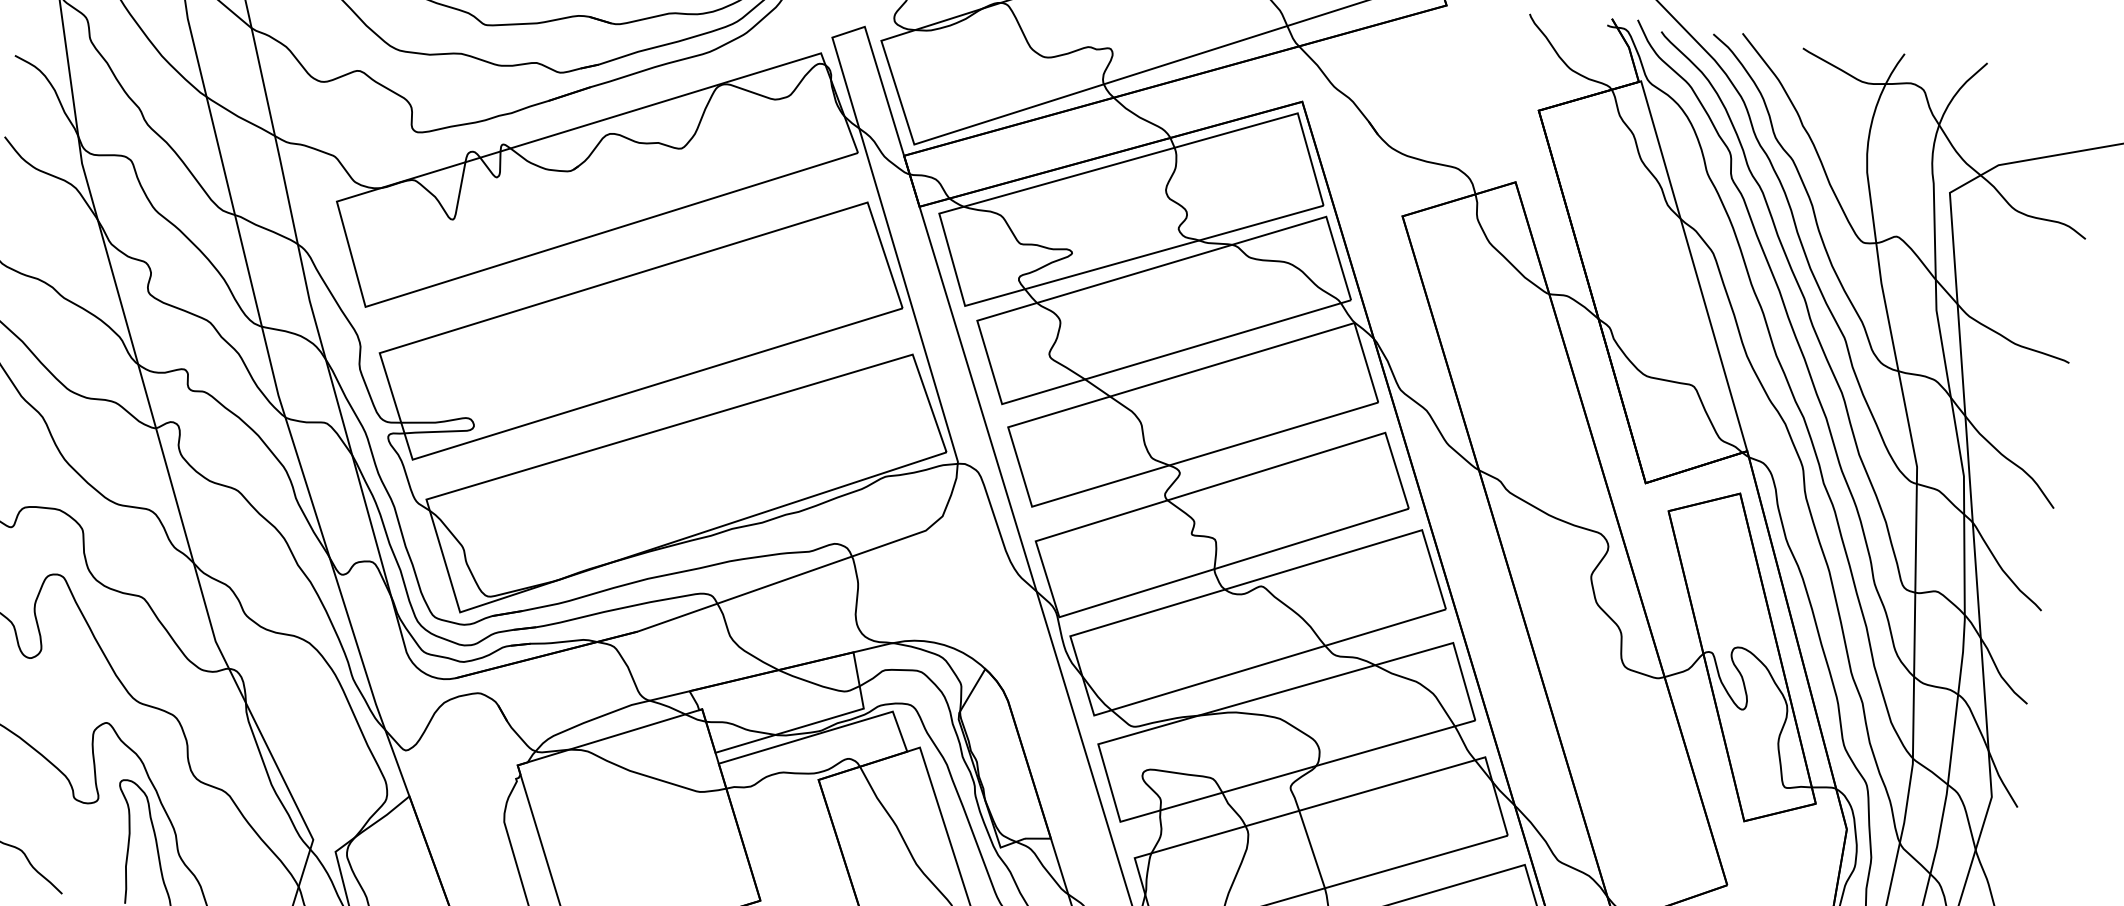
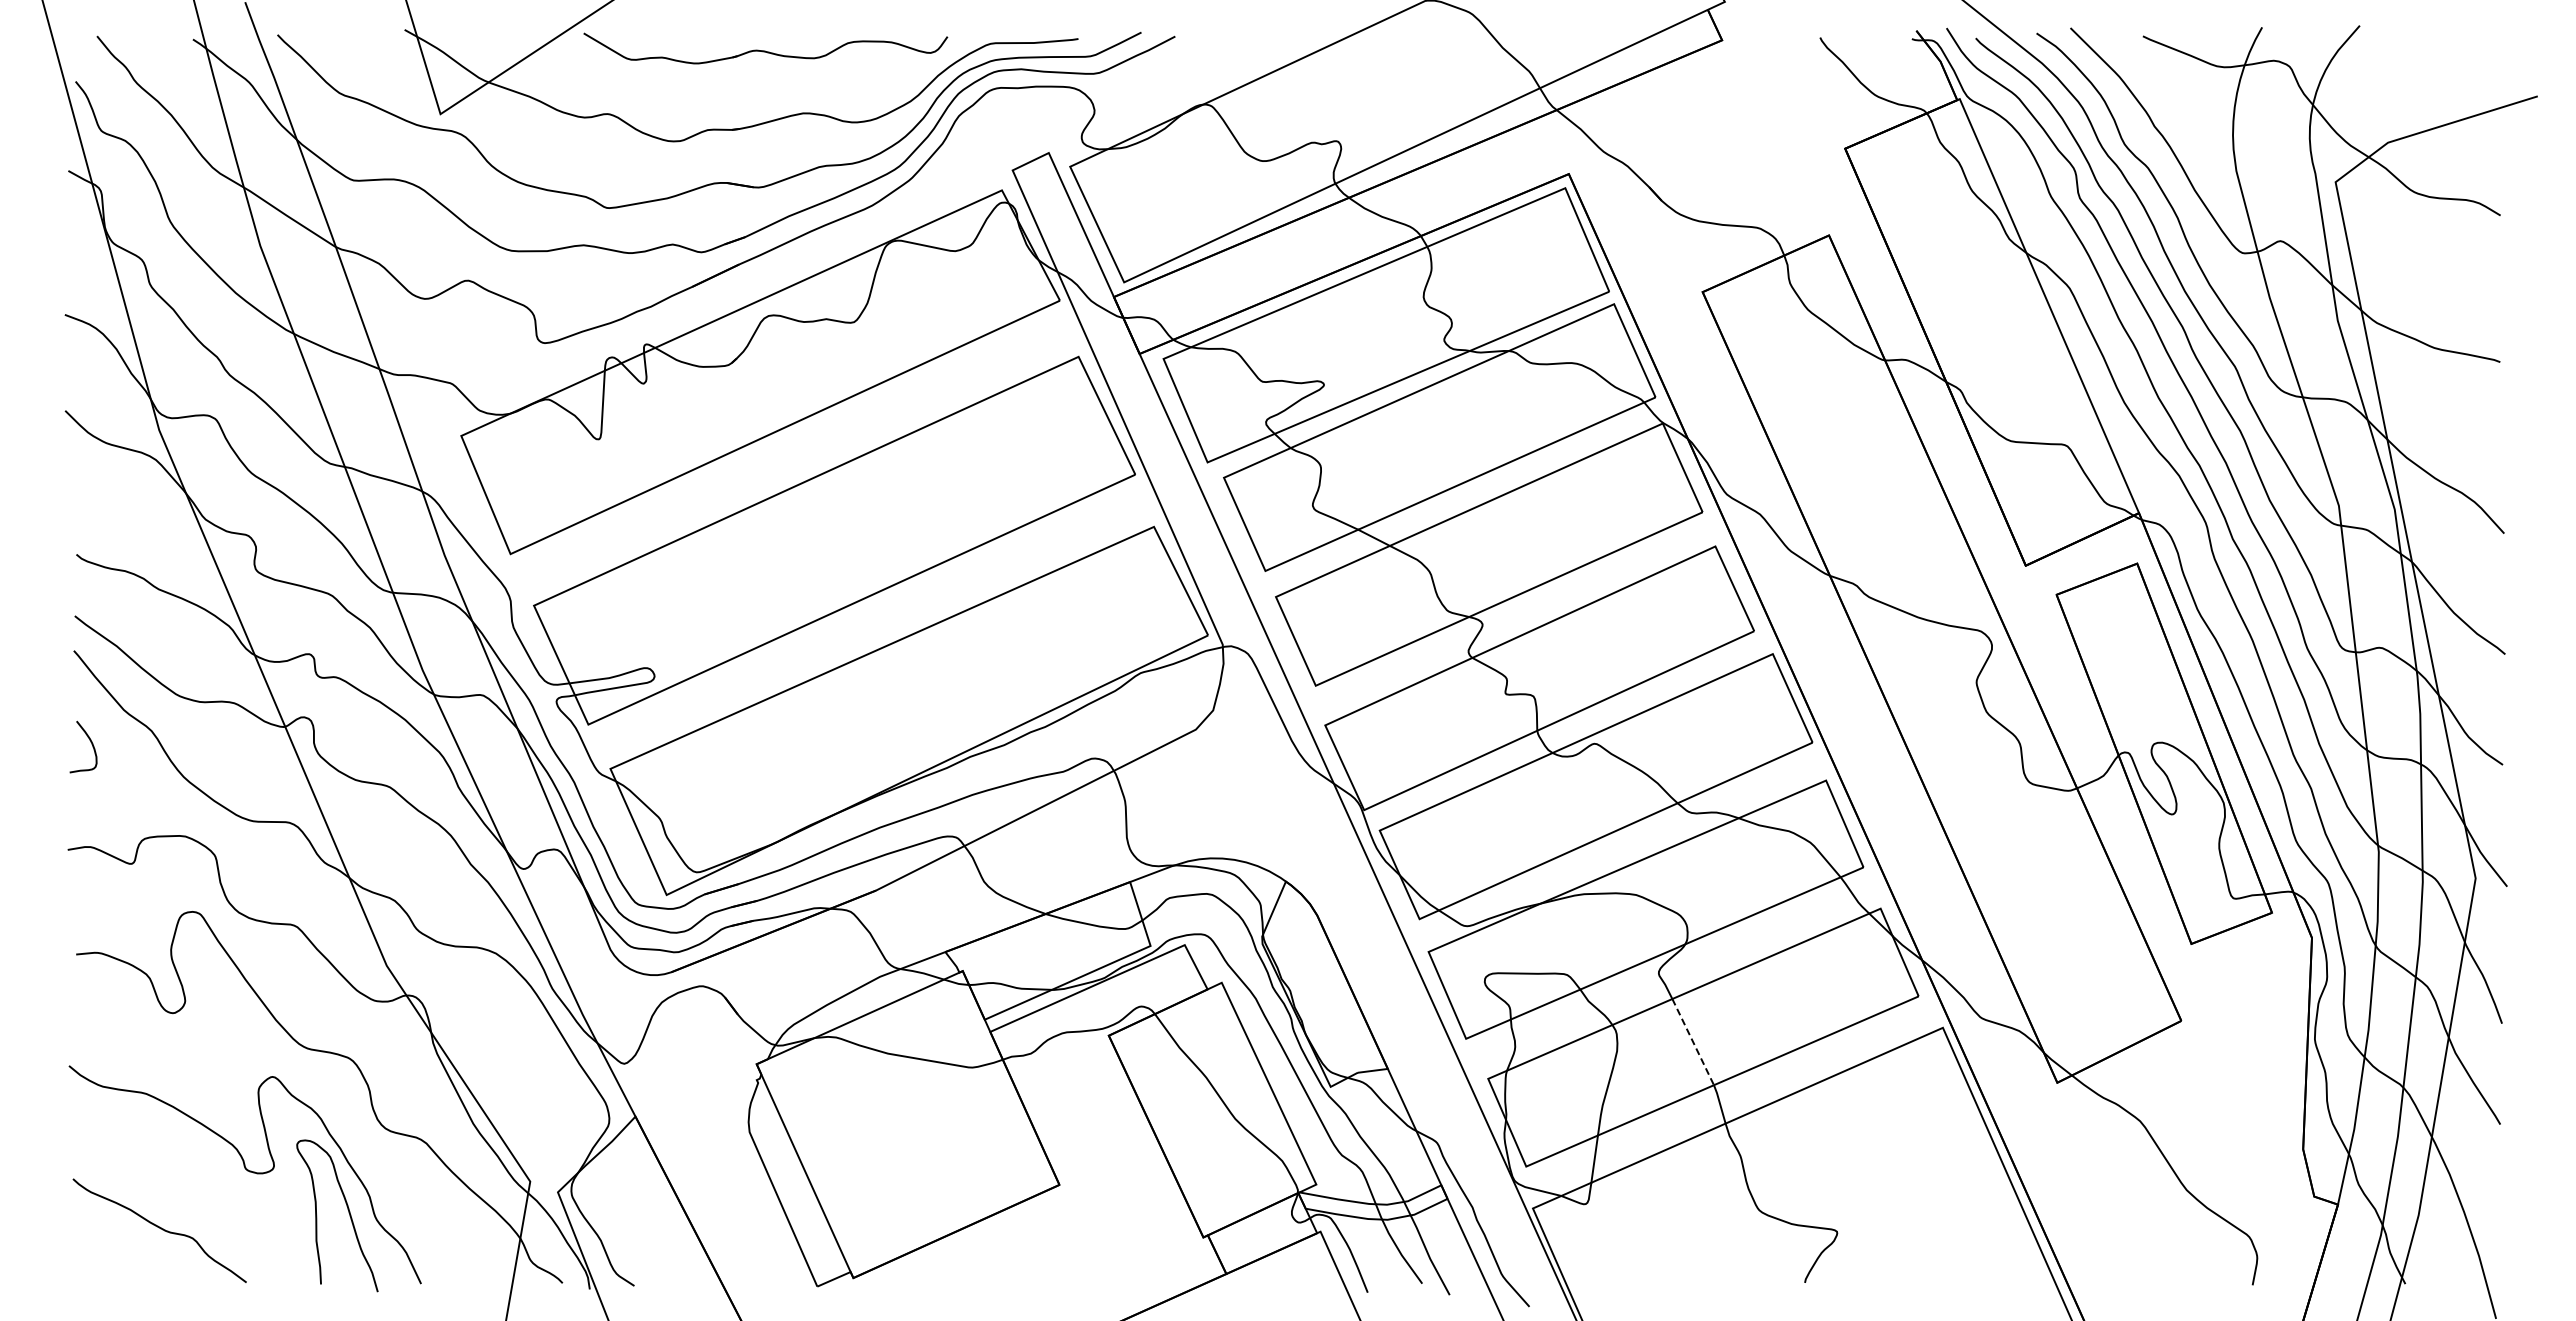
line: (1312, 849) -> (1693, 1042), solid -> dashed

